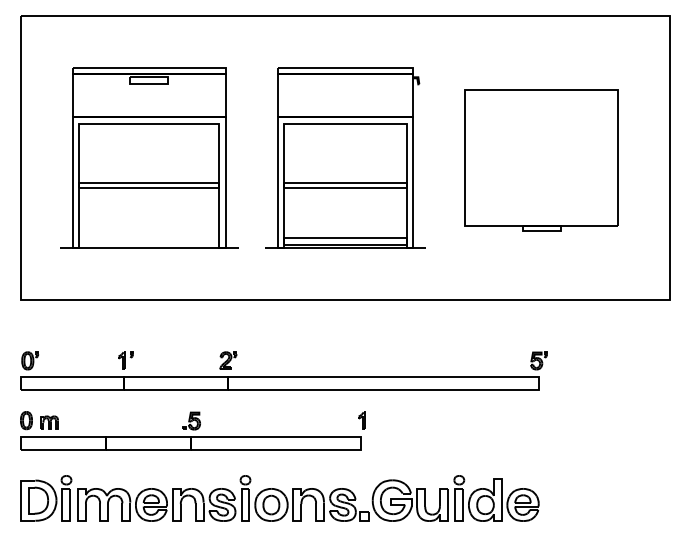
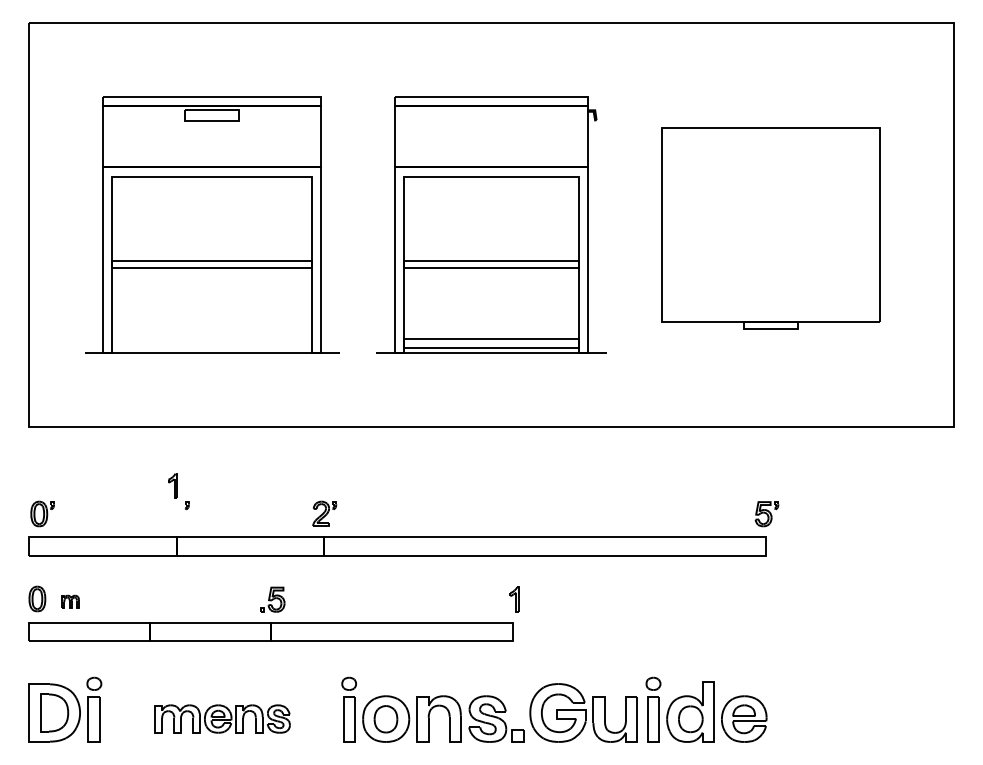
part: (121, 360) -> (172, 485), moved
part: (49, 422) -> (70, 601), size x0.7
part: (156, 504) -> (222, 718), size x0.6

